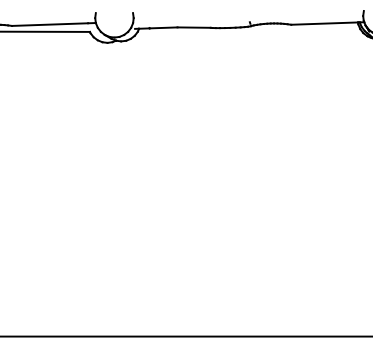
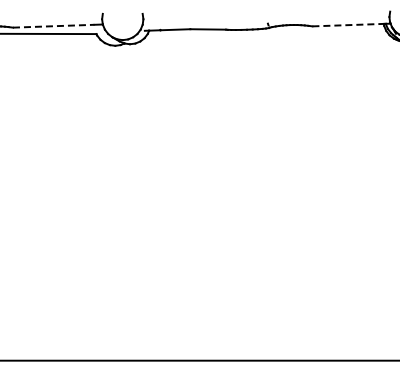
line: (325, 23) -> (348, 25), solid -> dashed
line: (49, 24) -> (53, 26), solid -> dashed

